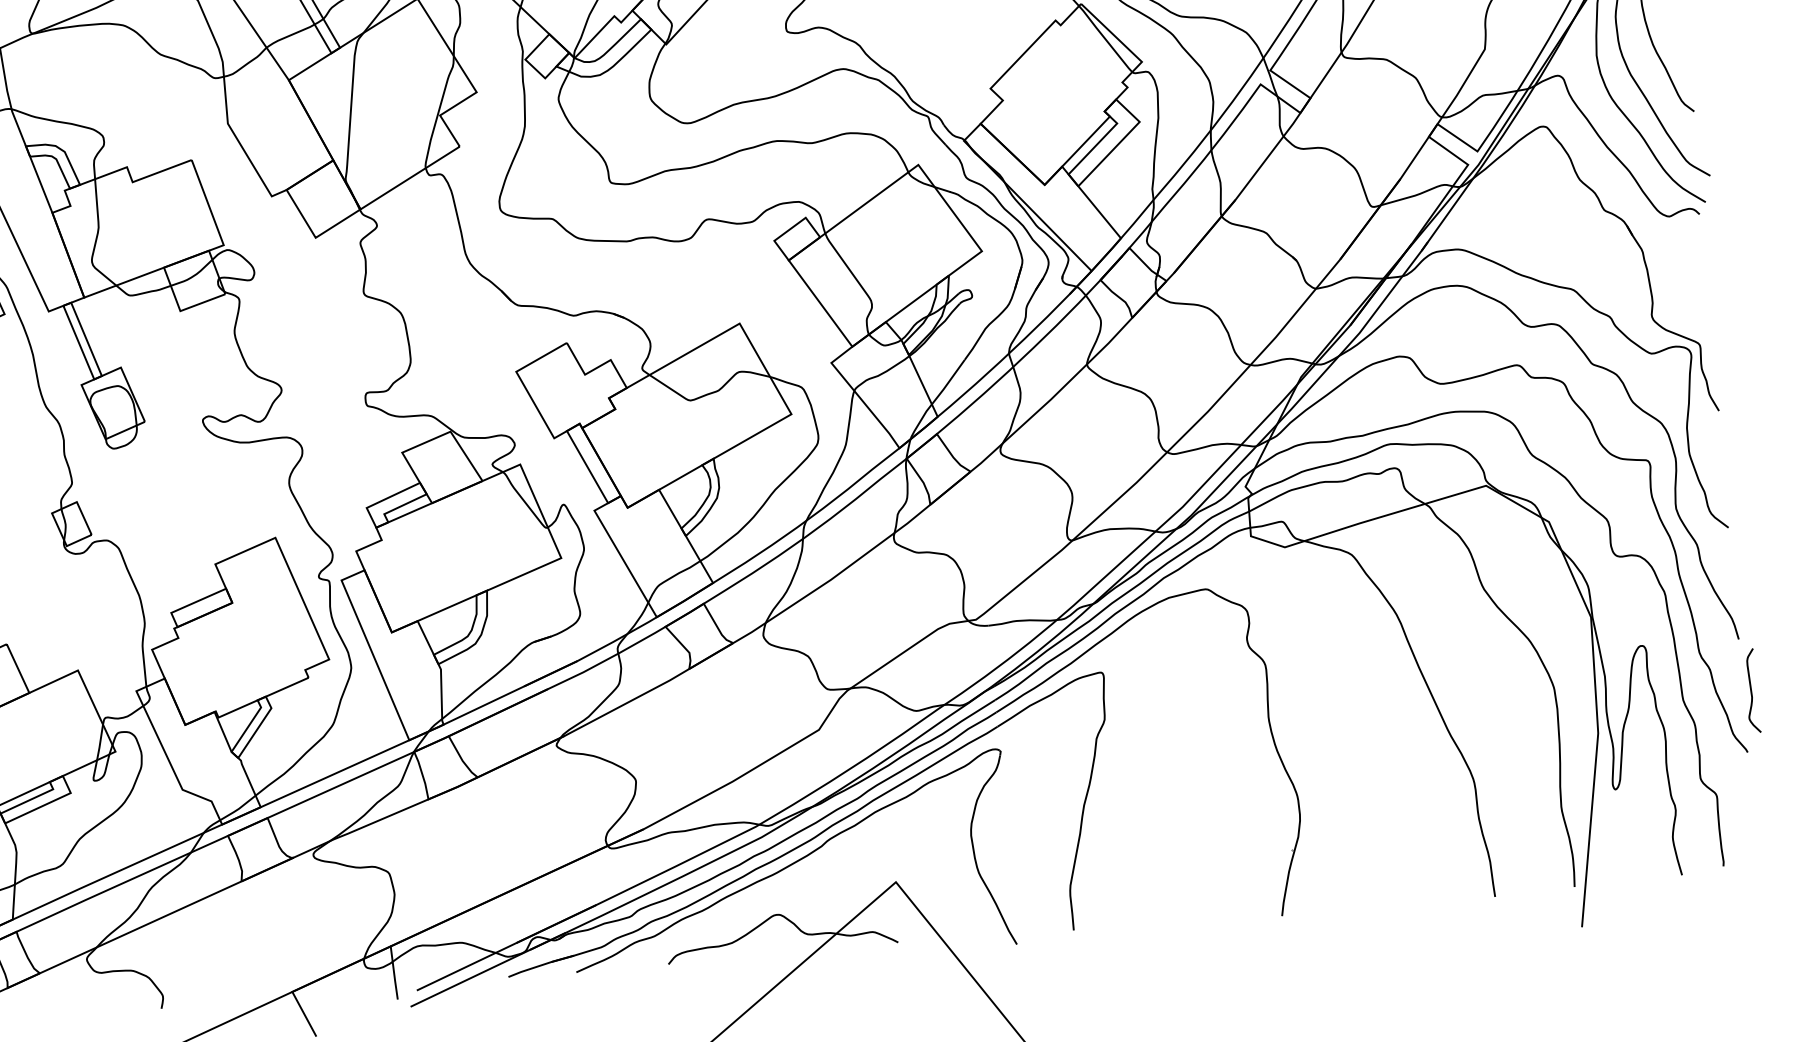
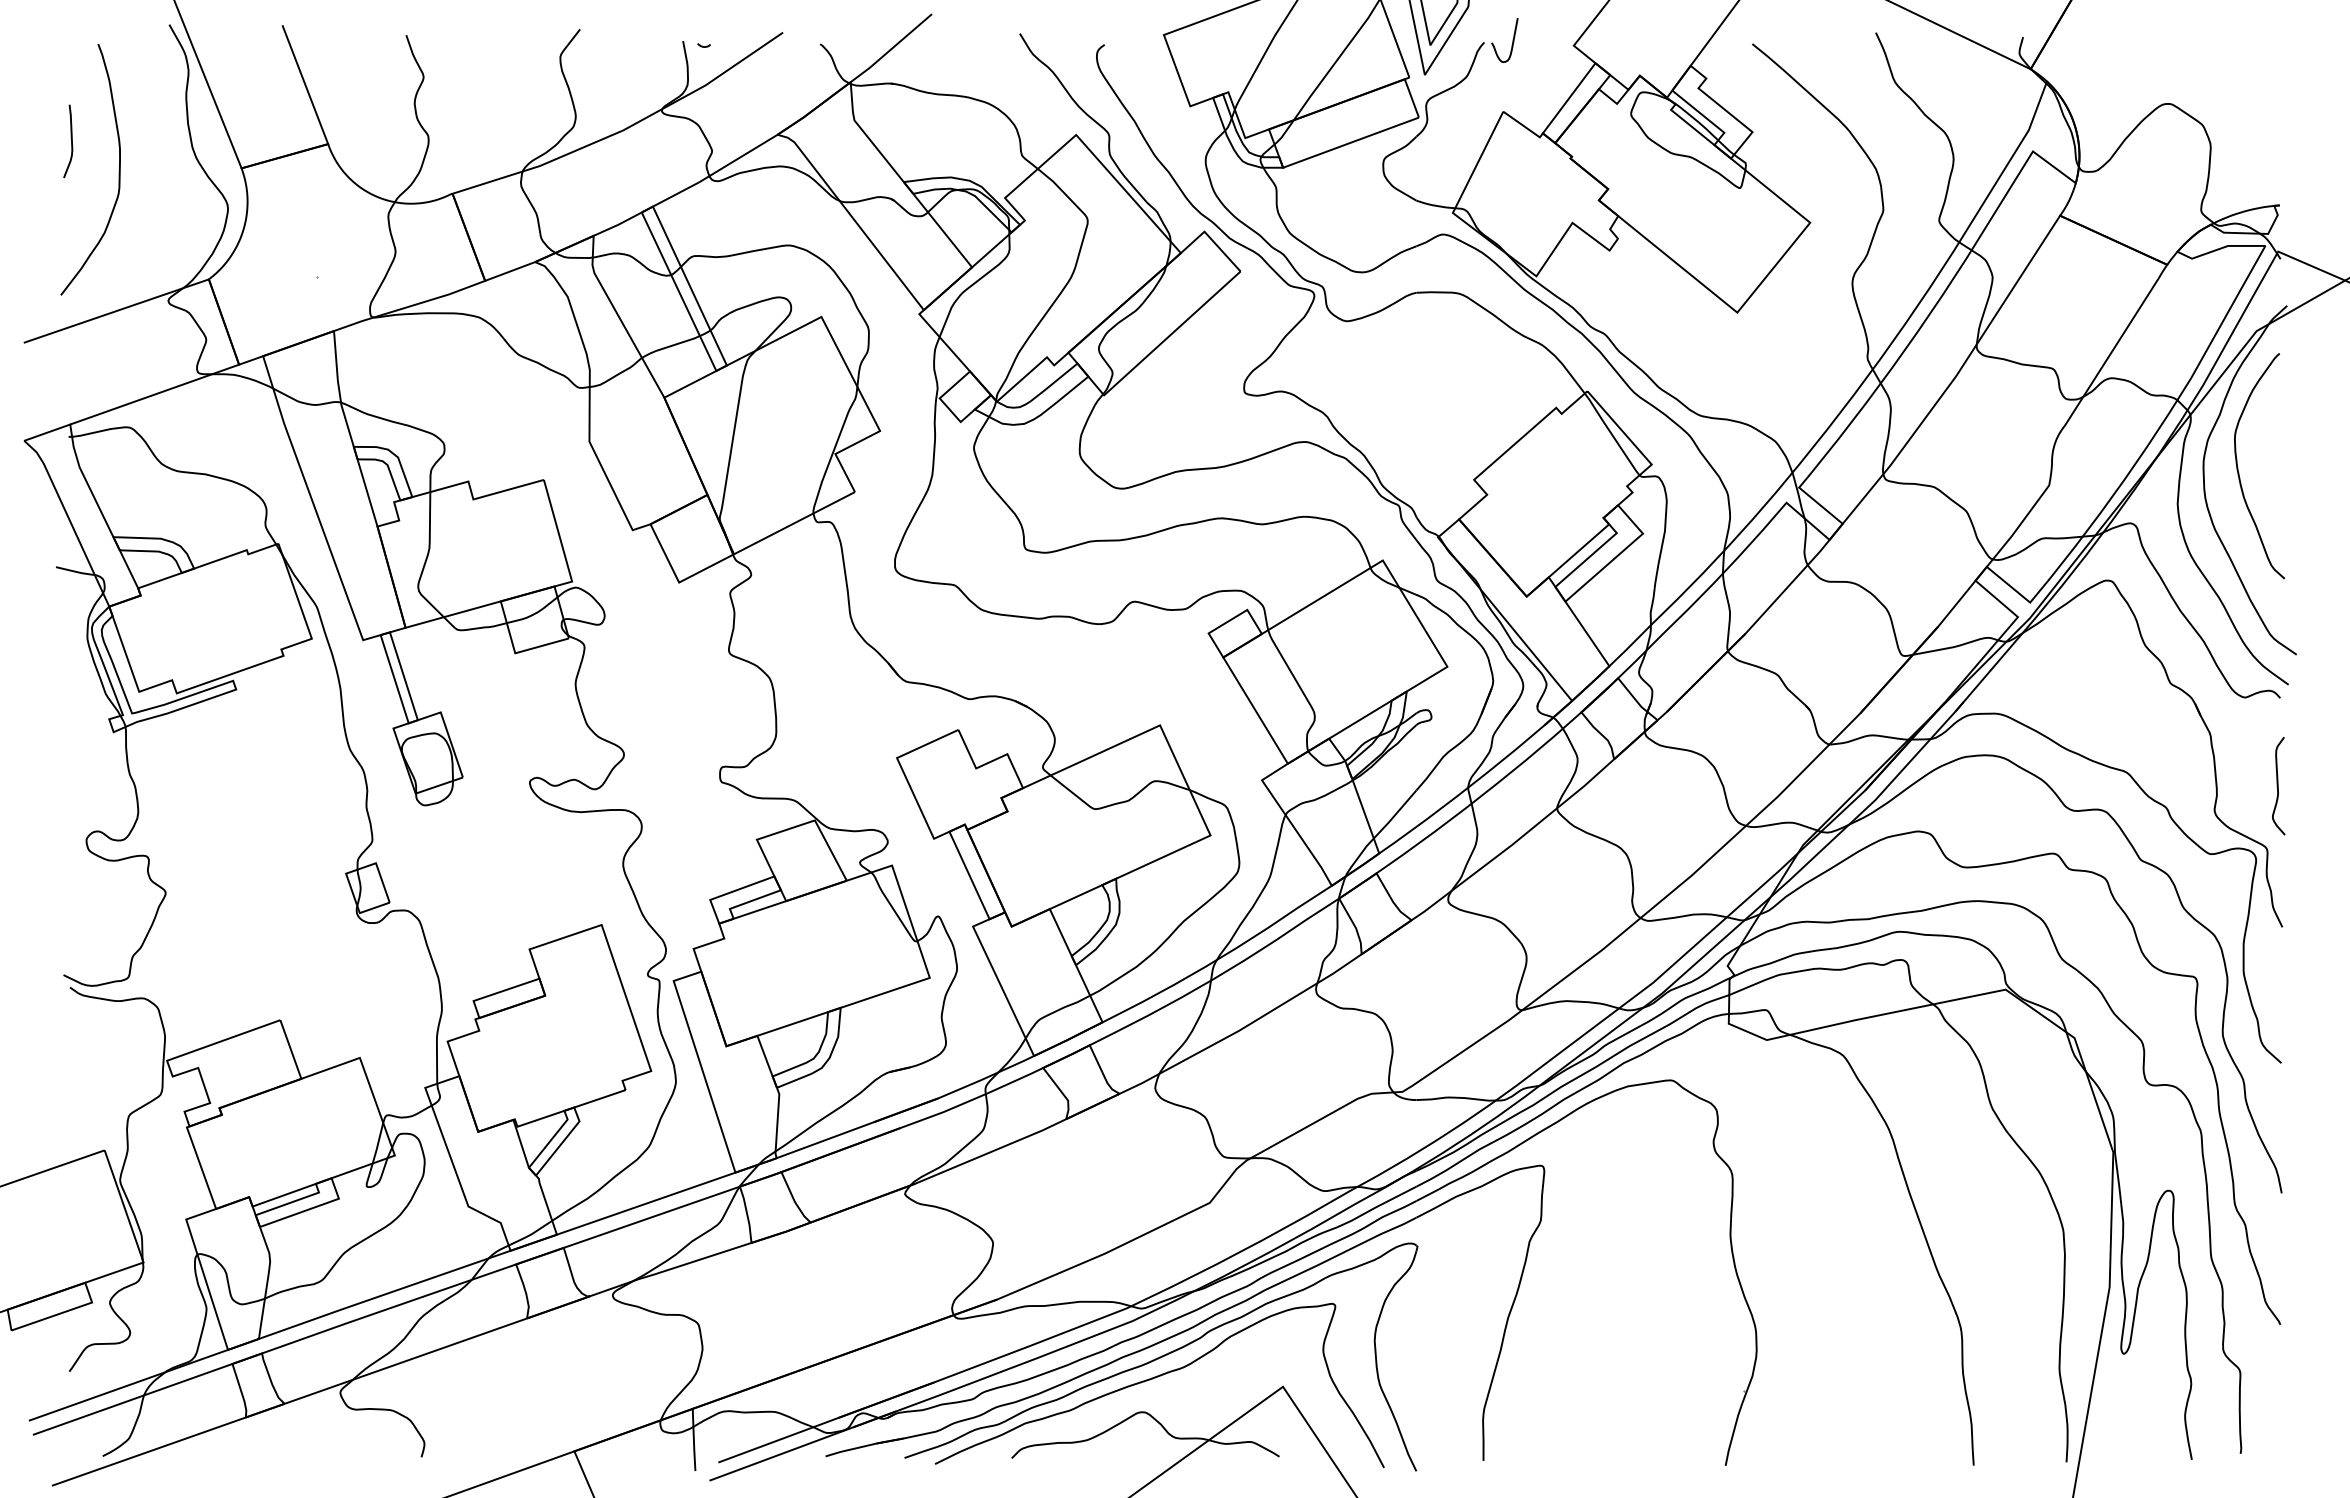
curve: (1751, 690) -> (2278, 785), moved
curve: (788, 883) -> (1158, 1377), added

